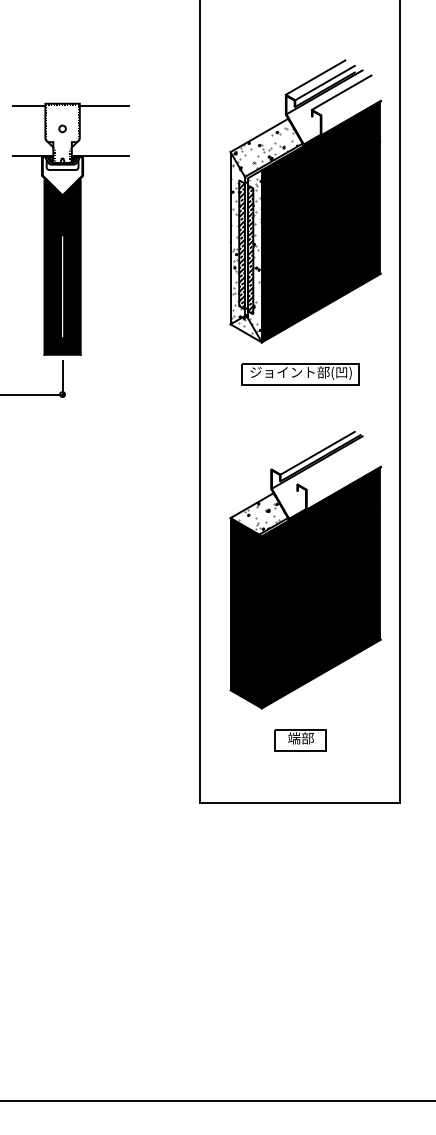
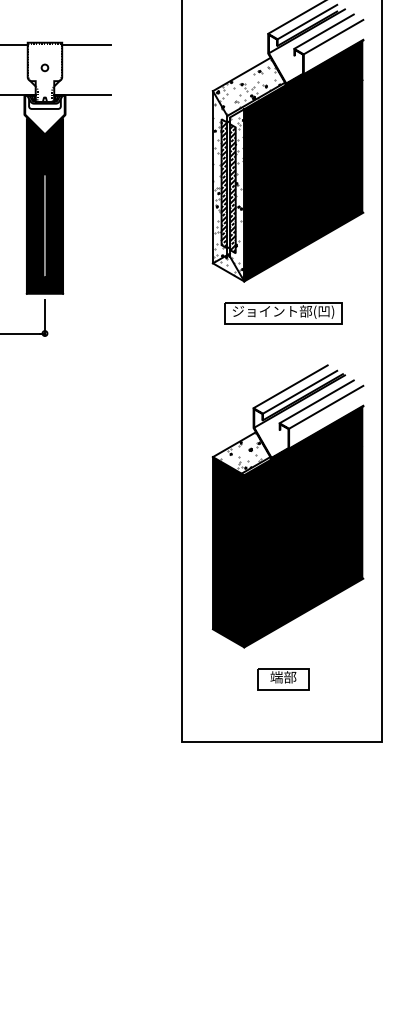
line: (350, 97) -> (332, 36), added
line: (308, 447) -> (290, 386), added
line: (334, 462) -> (316, 401), added
line: (343, 467) -> (325, 406), added

